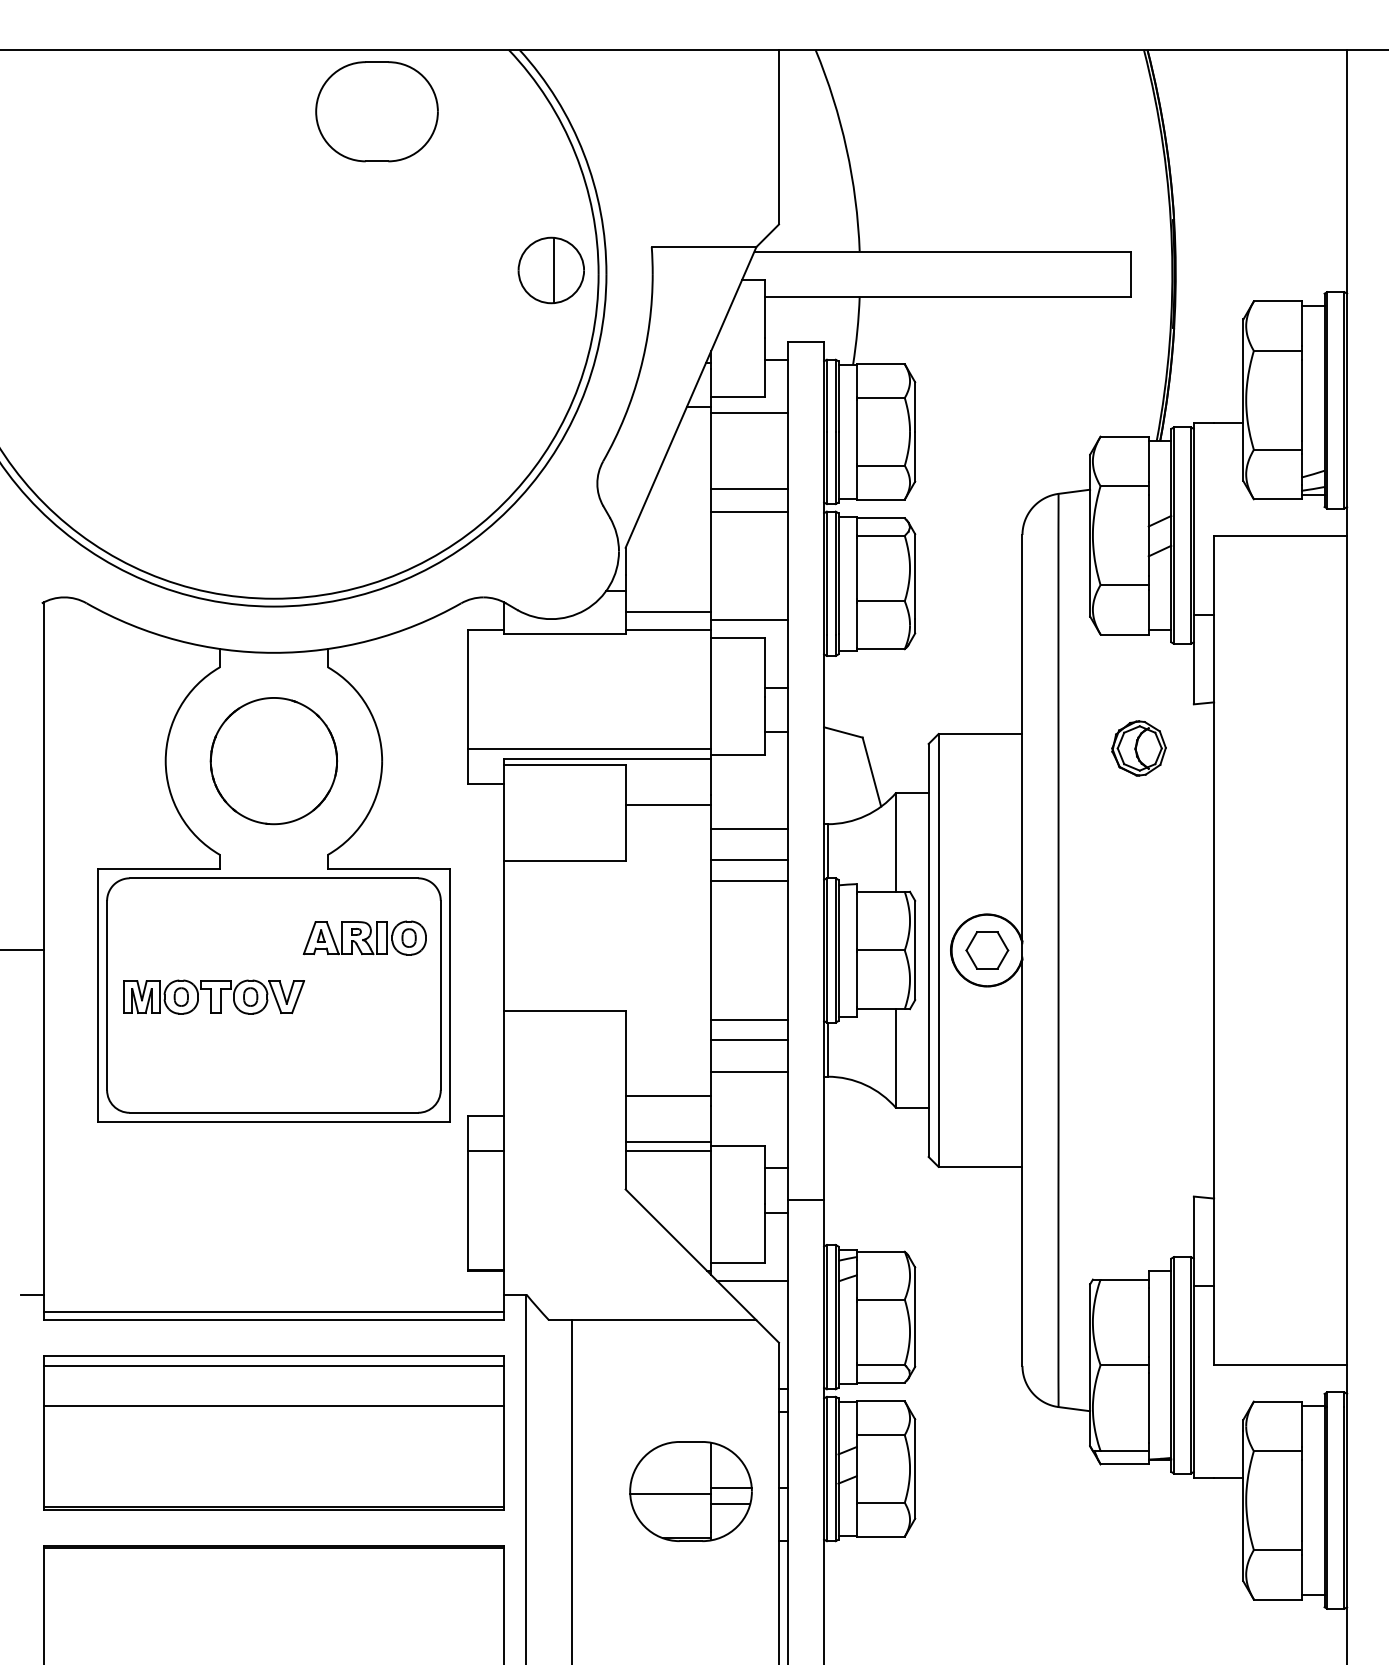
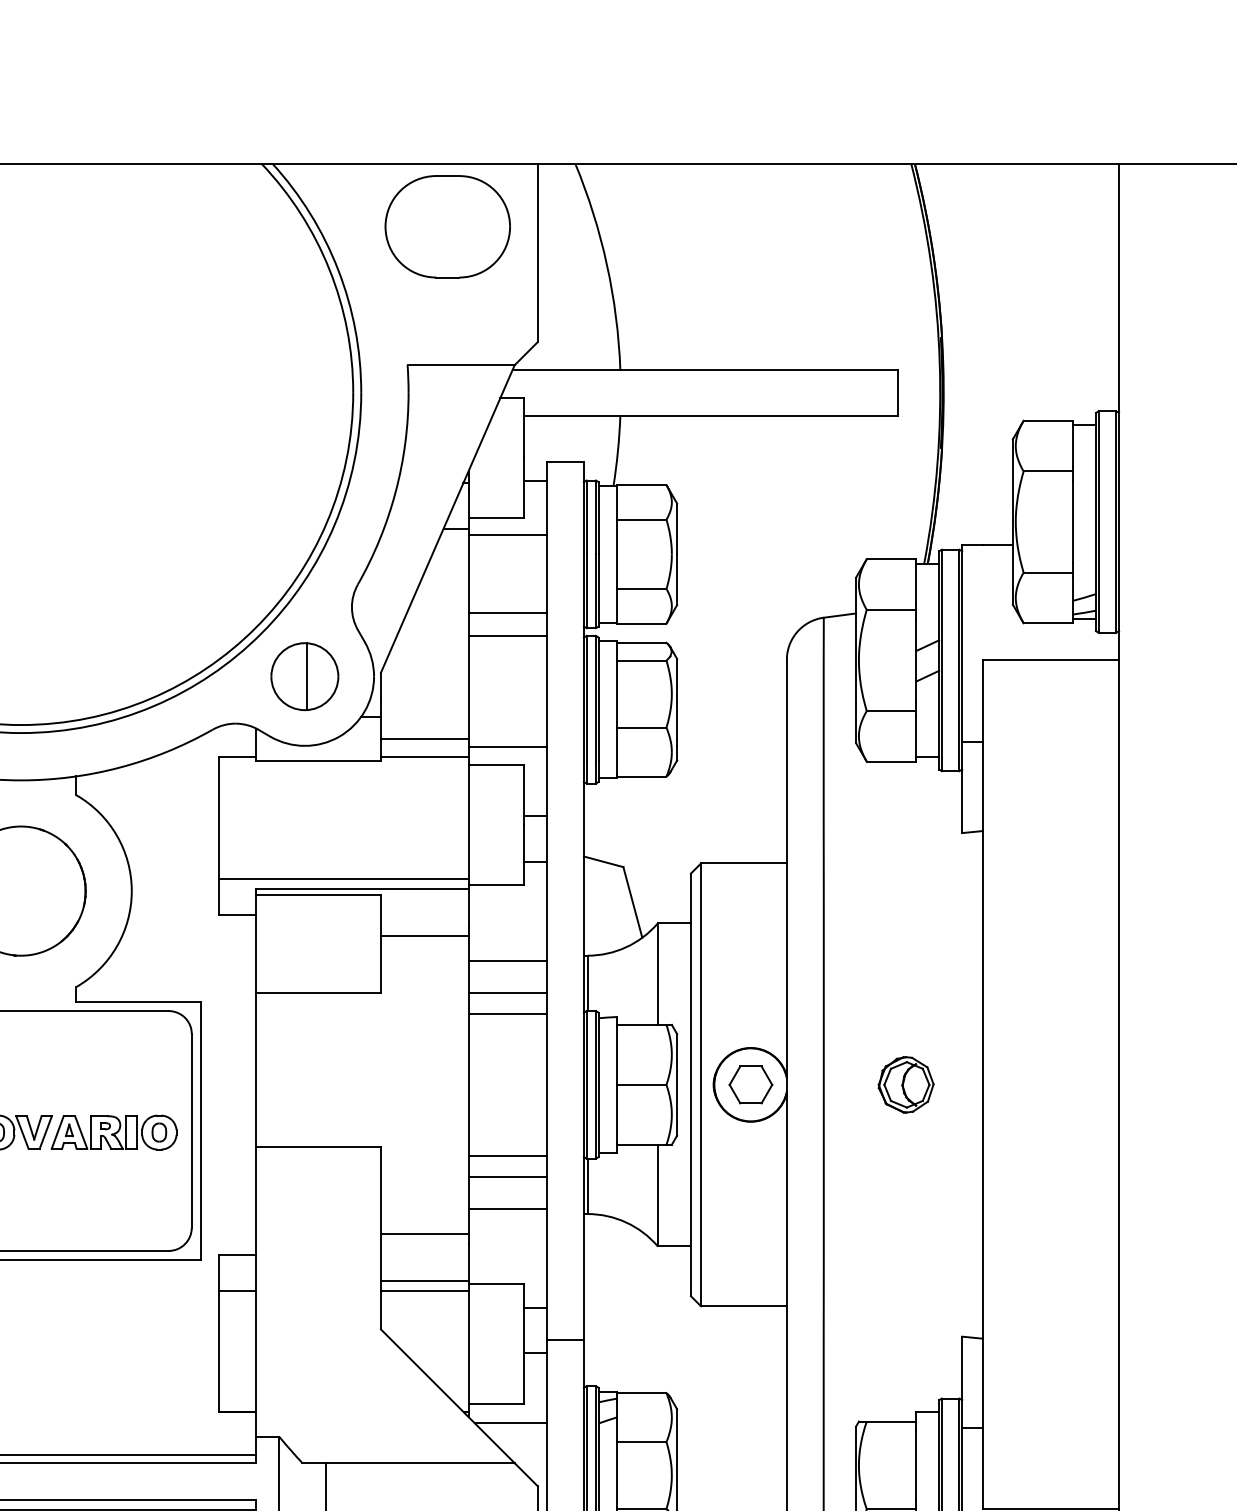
part: (376, 111) -> (447, 226), moved
part: (550, 270) -> (304, 676), moved
part: (1138, 748) -> (905, 1084), moved
part: (364, 937) -> (113, 1131), moved

